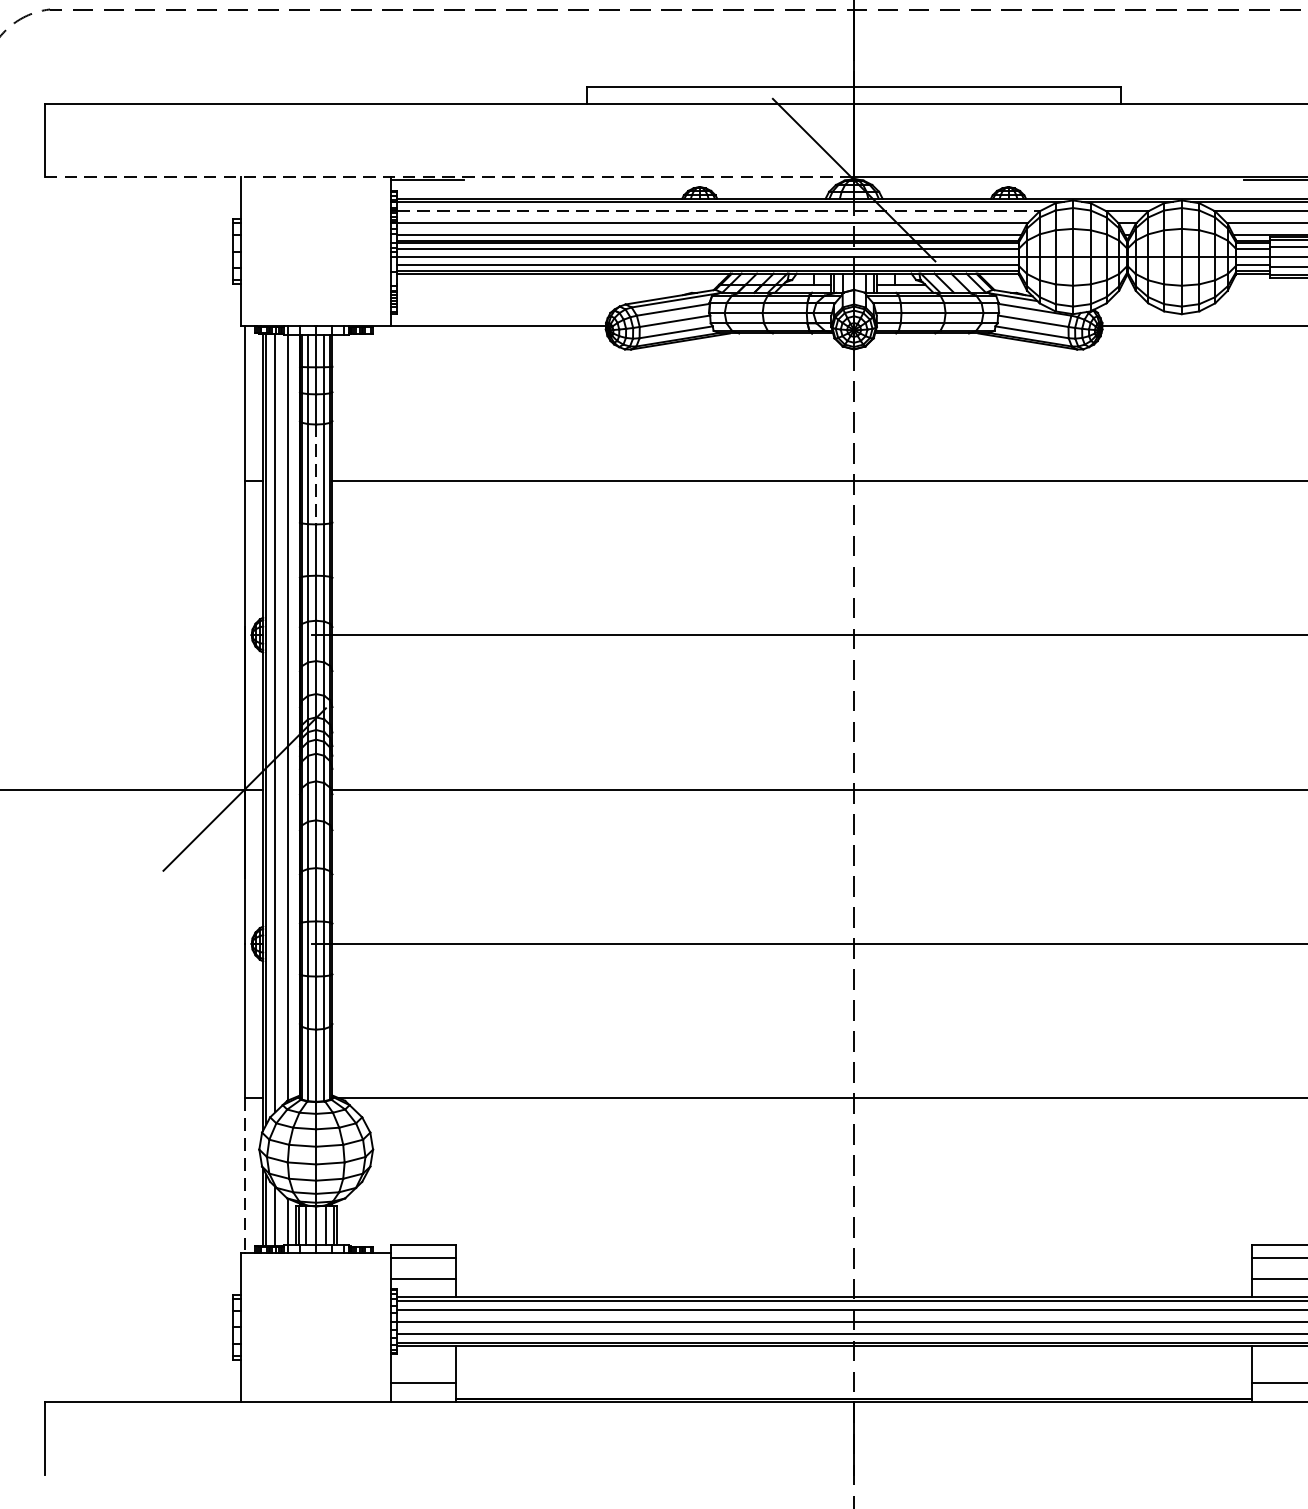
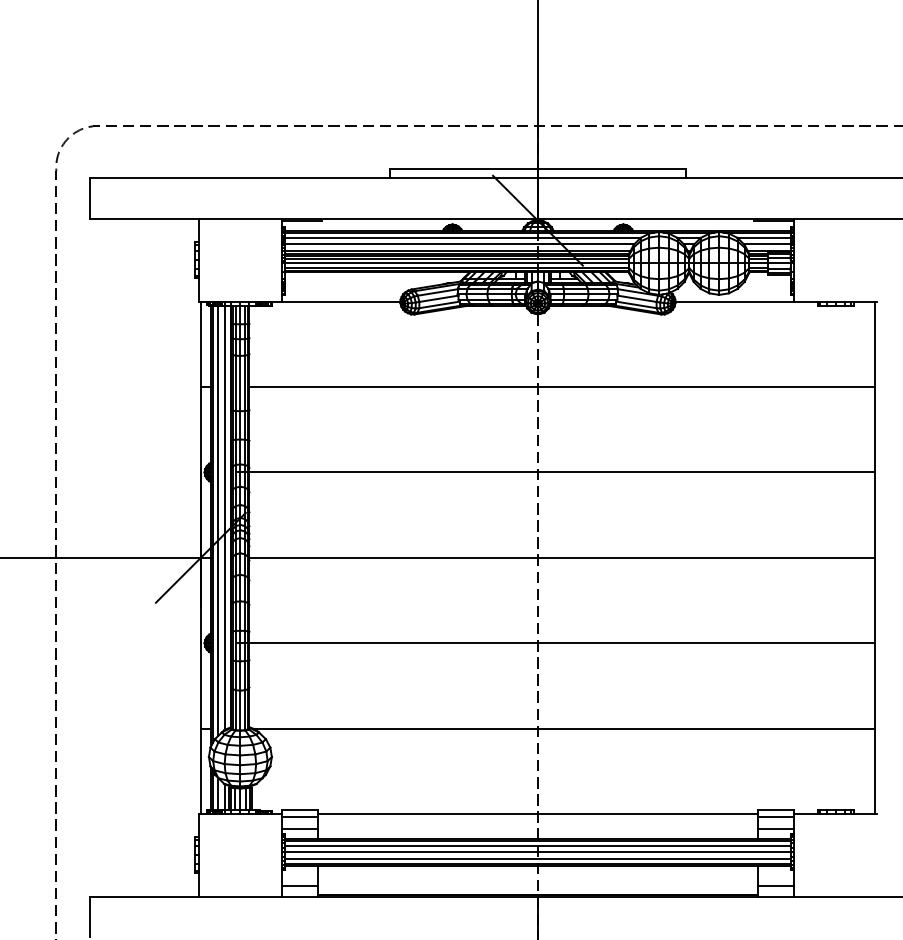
line: (450, 176) -> (314, 218), dashed -> solid
line: (719, 210) -> (463, 237), dashed -> solid
line: (316, 474) -> (240, 383), dashed -> solid
line: (244, 1175) -> (200, 771), dashed -> solid
line: (853, 1253) -> (537, 814), added

